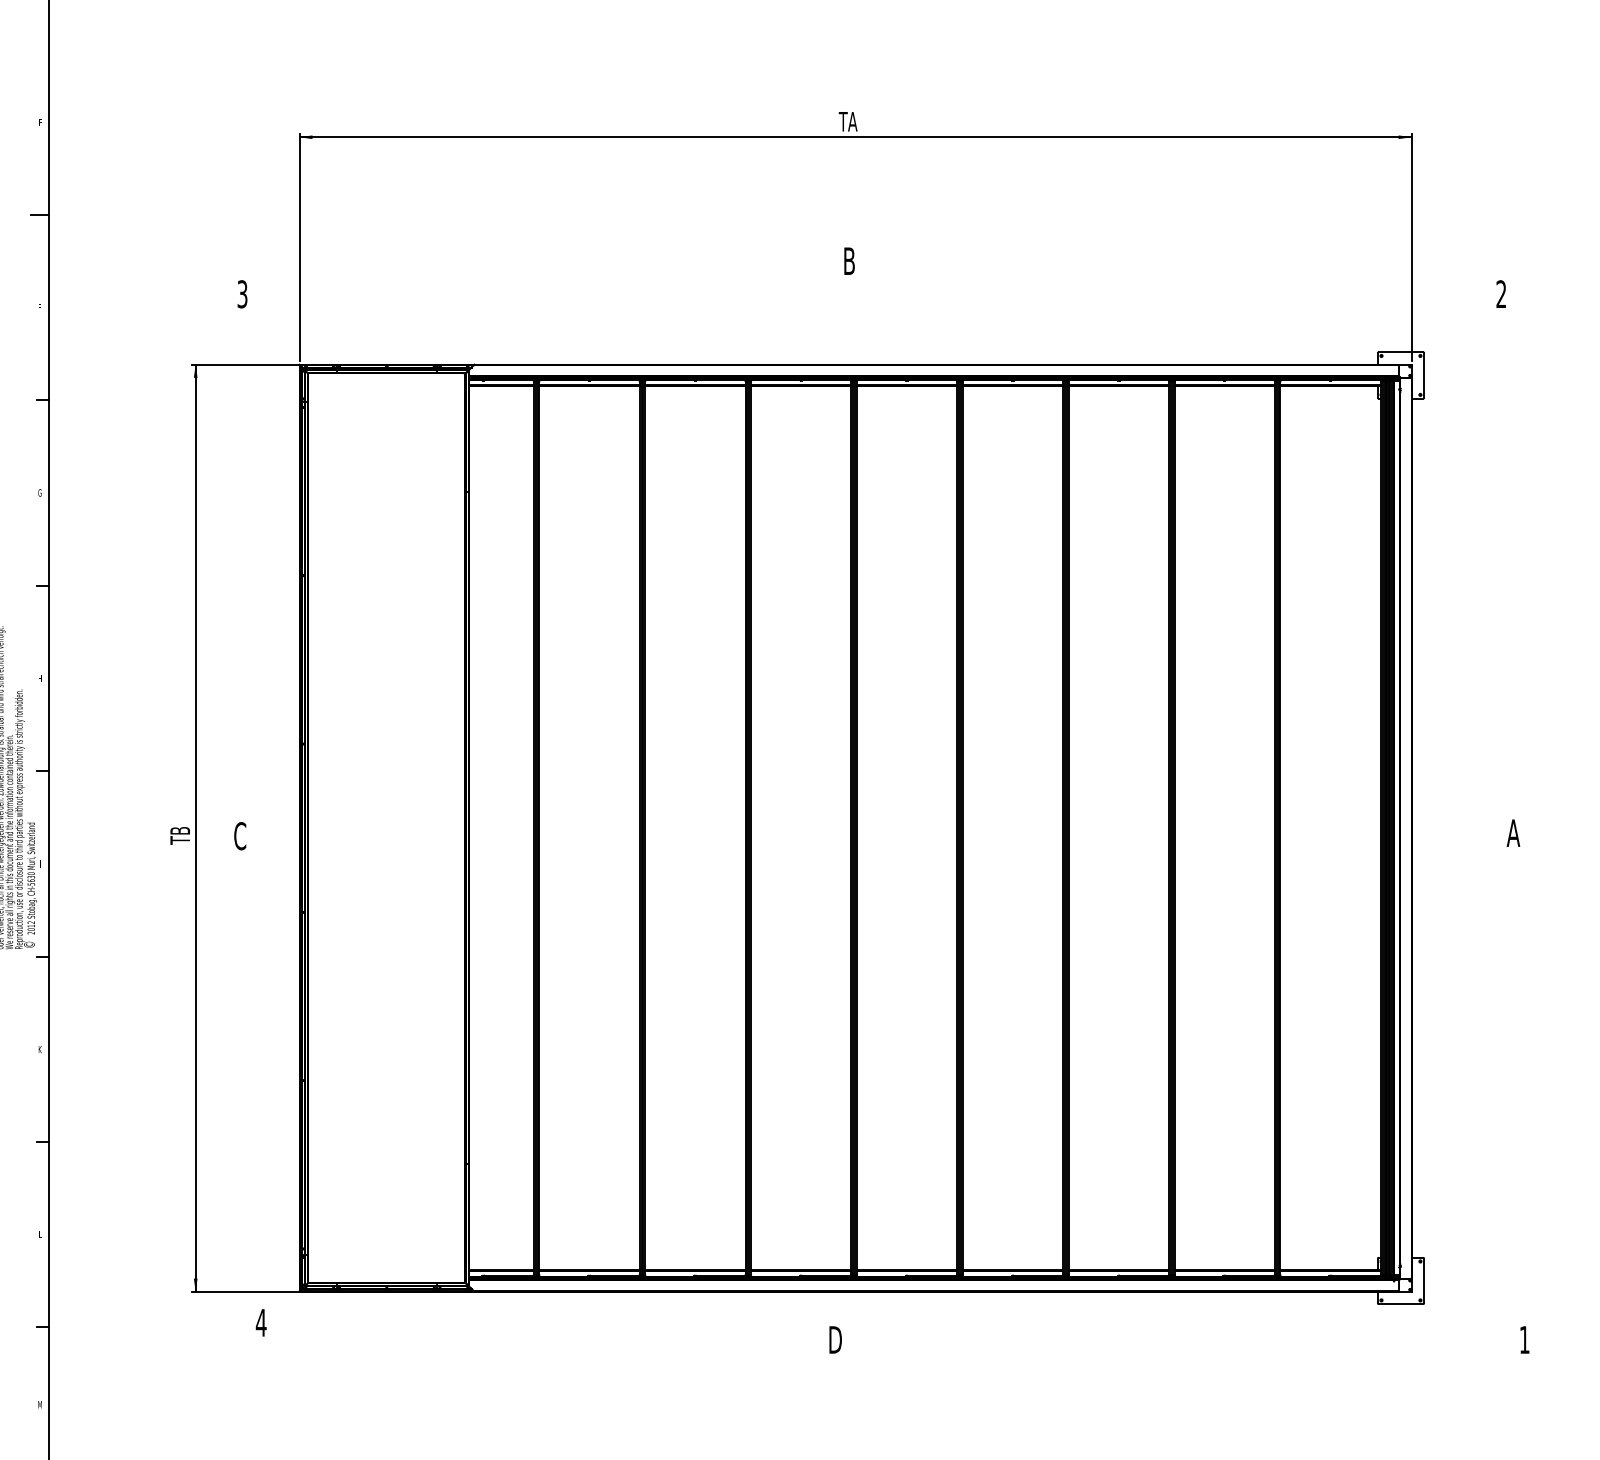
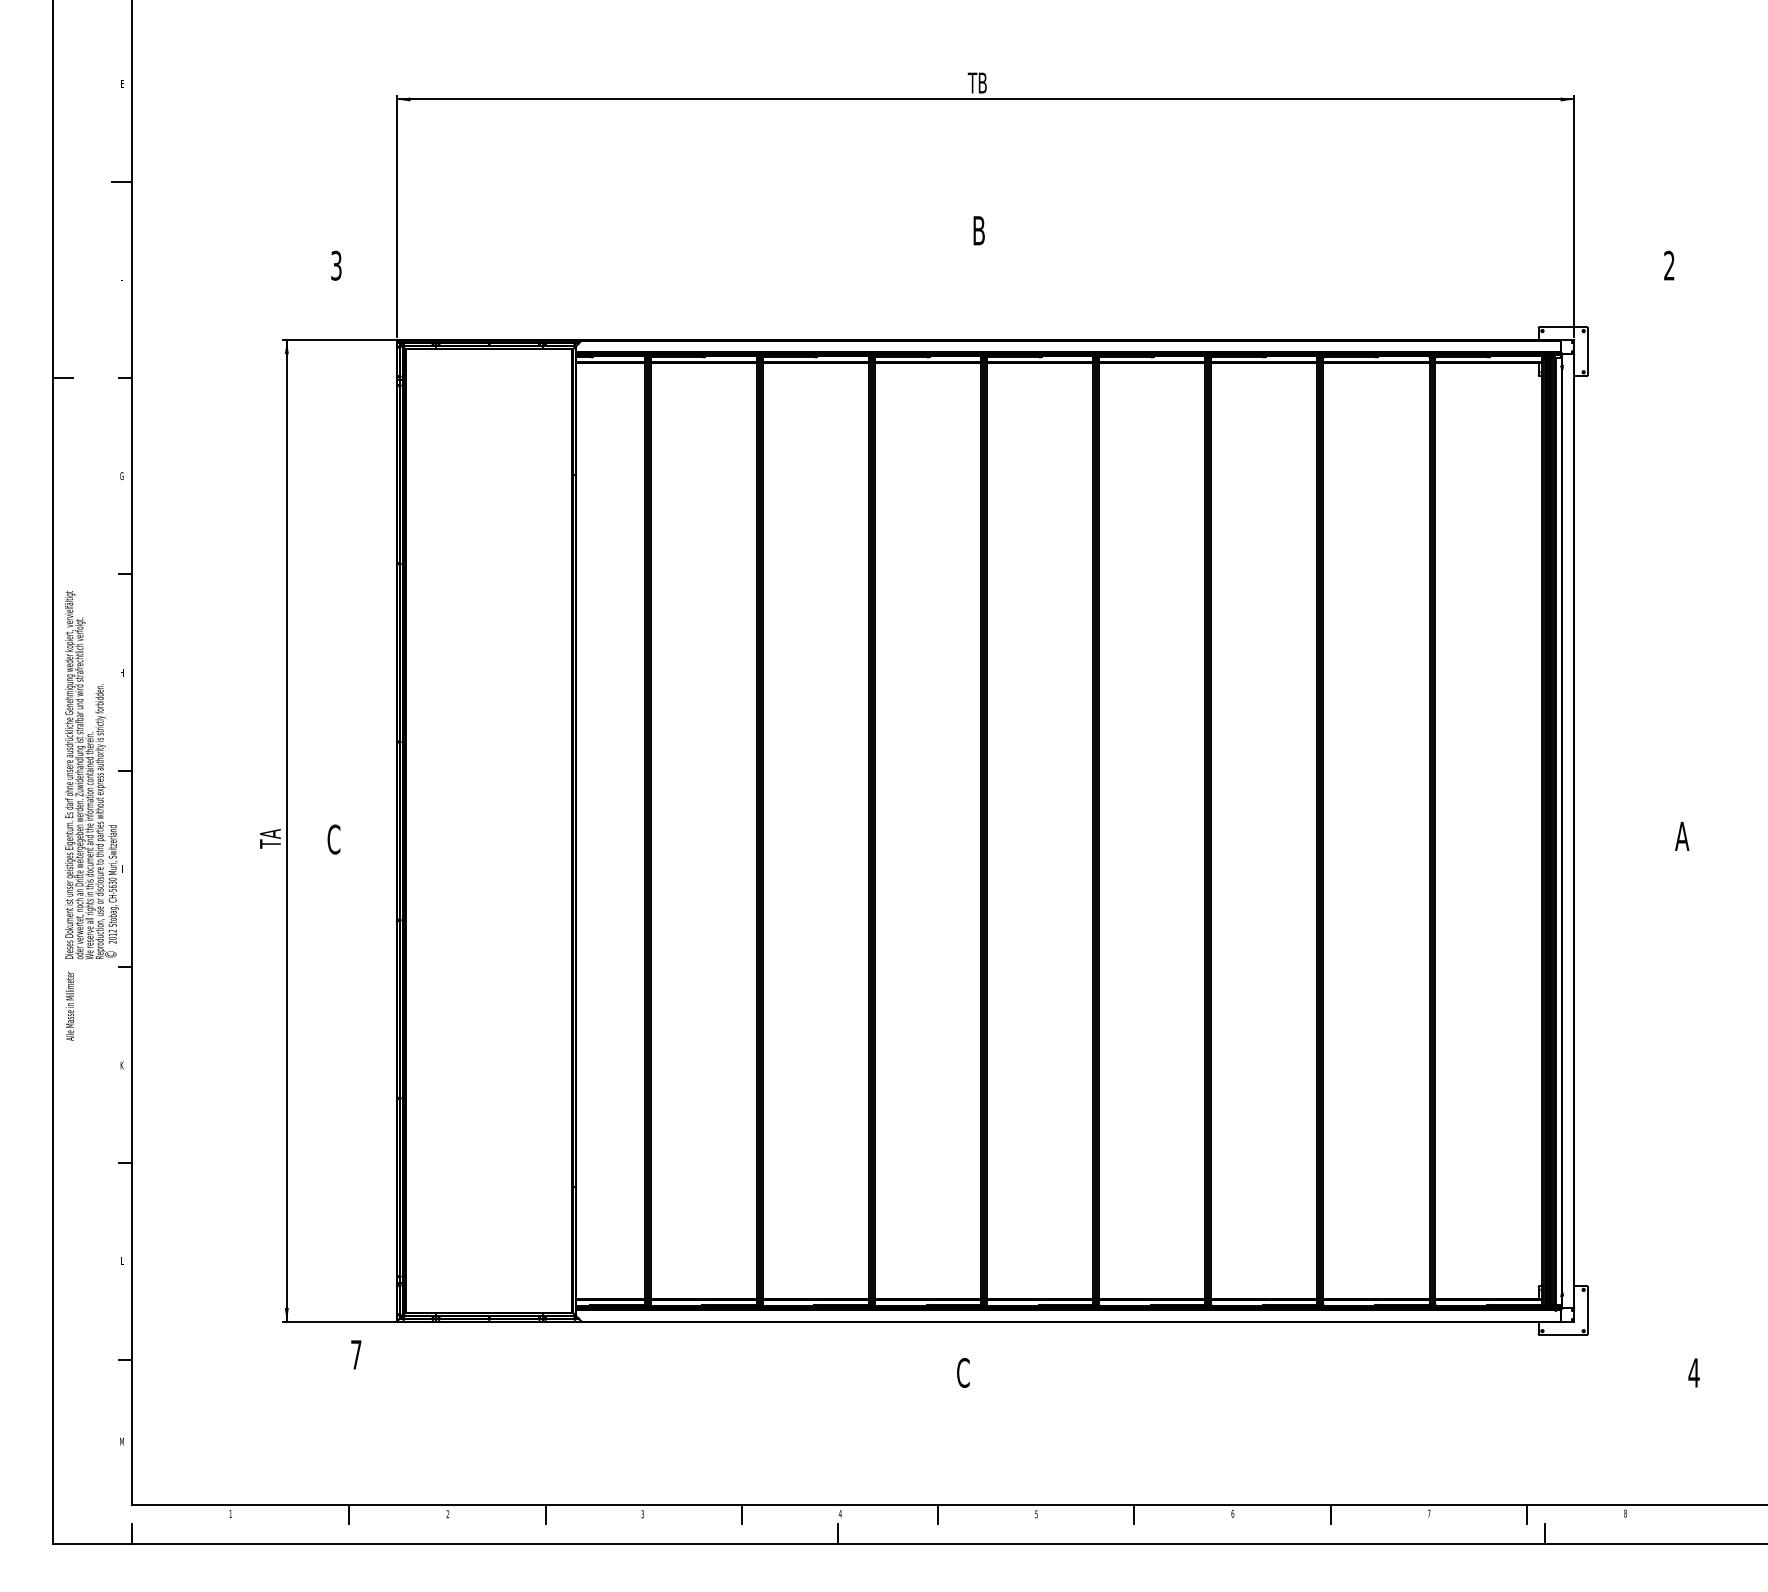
text: (852, 121) -> (982, 82), TA -> TB
text: (180, 831) -> (270, 834), TB -> TA
text: (260, 1322) -> (355, 1354), 4 -> 7
text: (835, 1339) -> (964, 1372), D -> C
text: (1524, 1339) -> (1693, 1372), 1 -> 4

